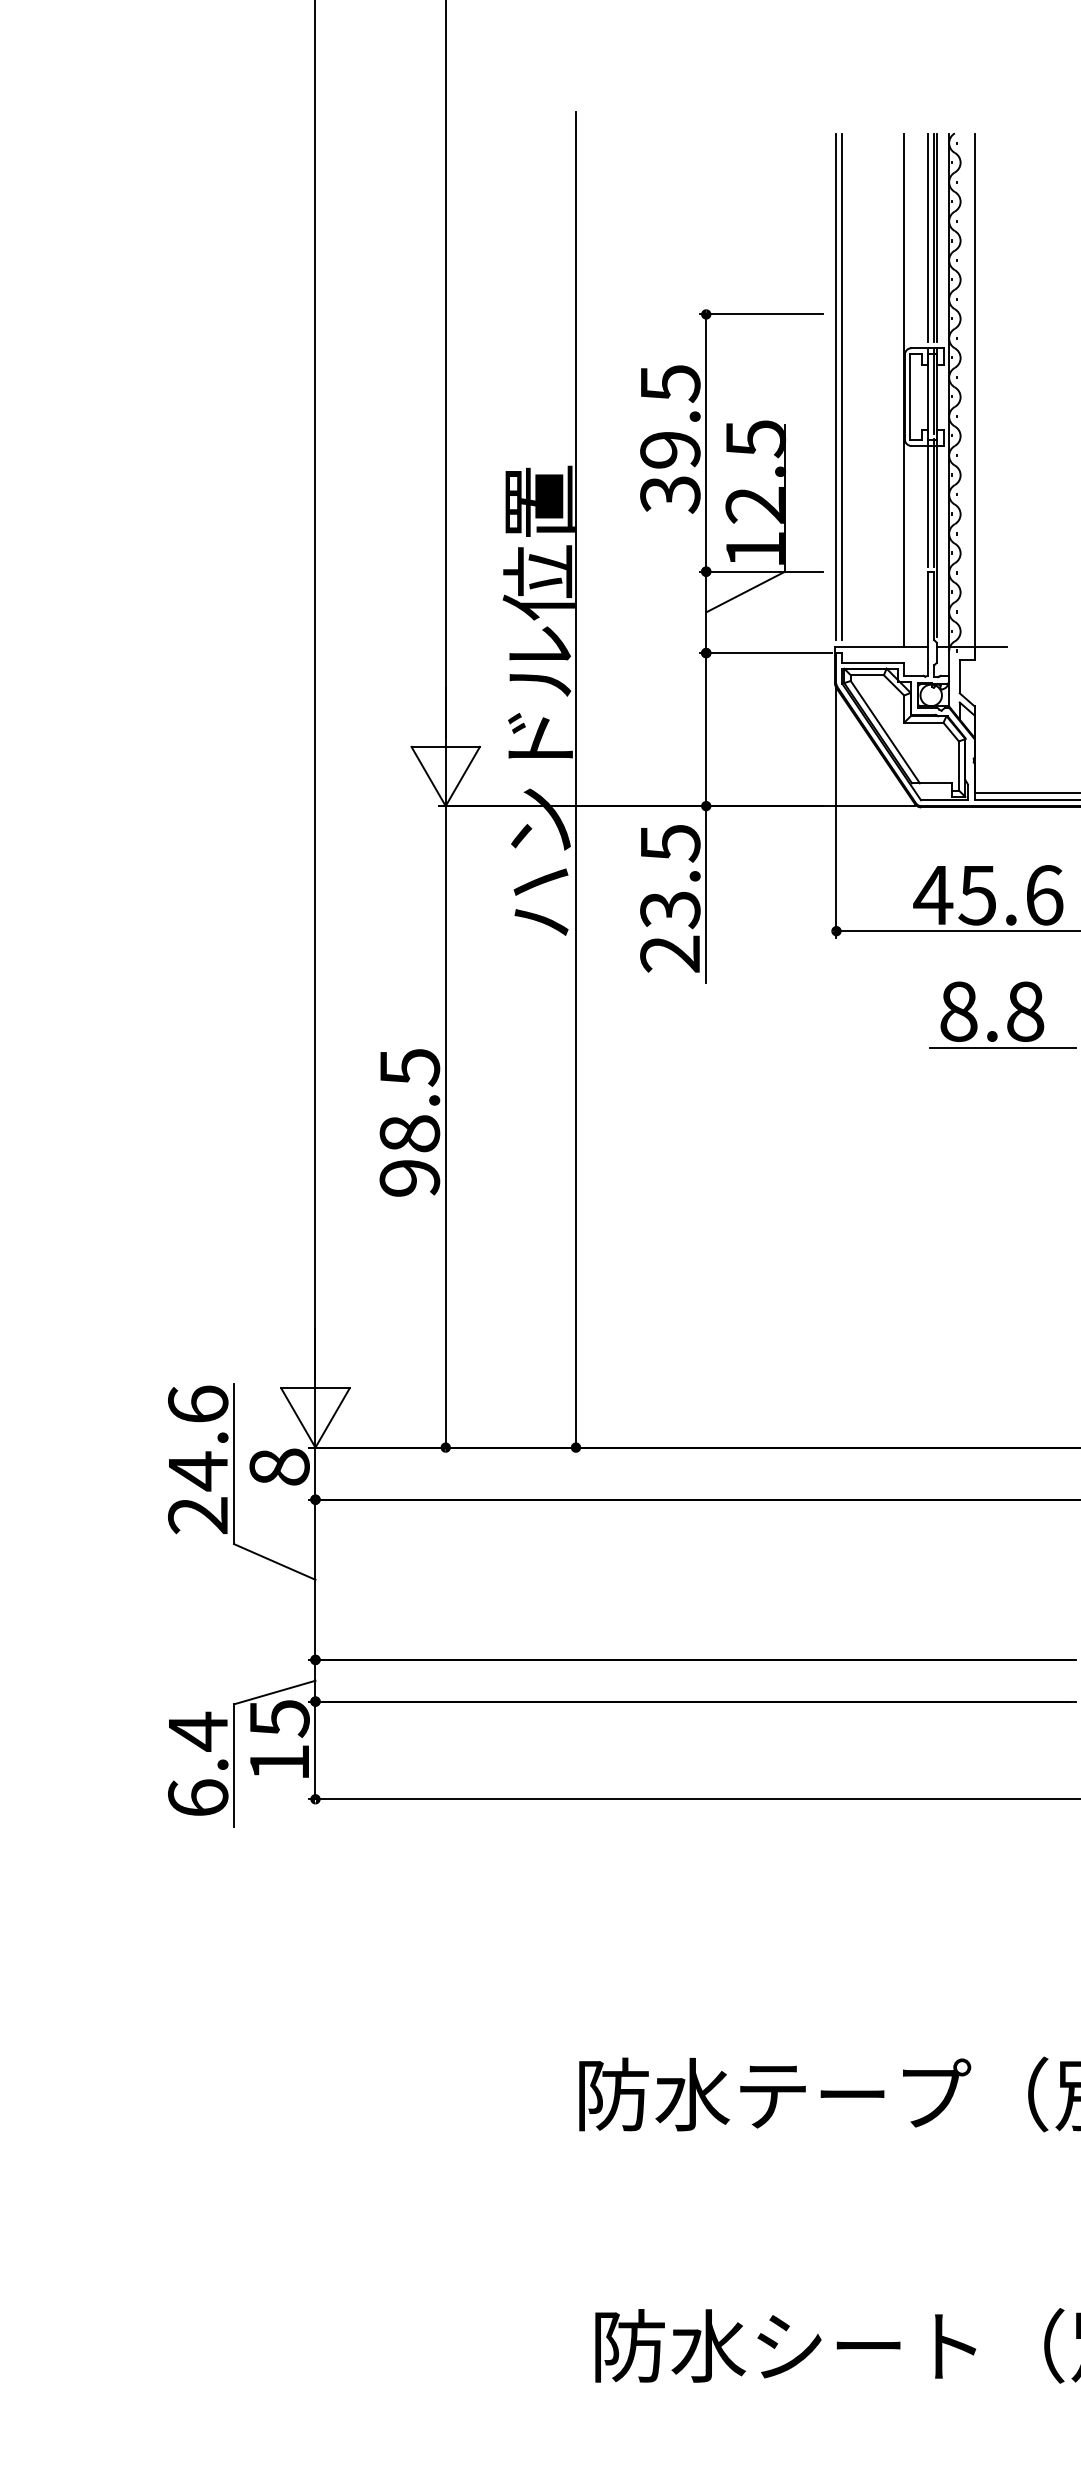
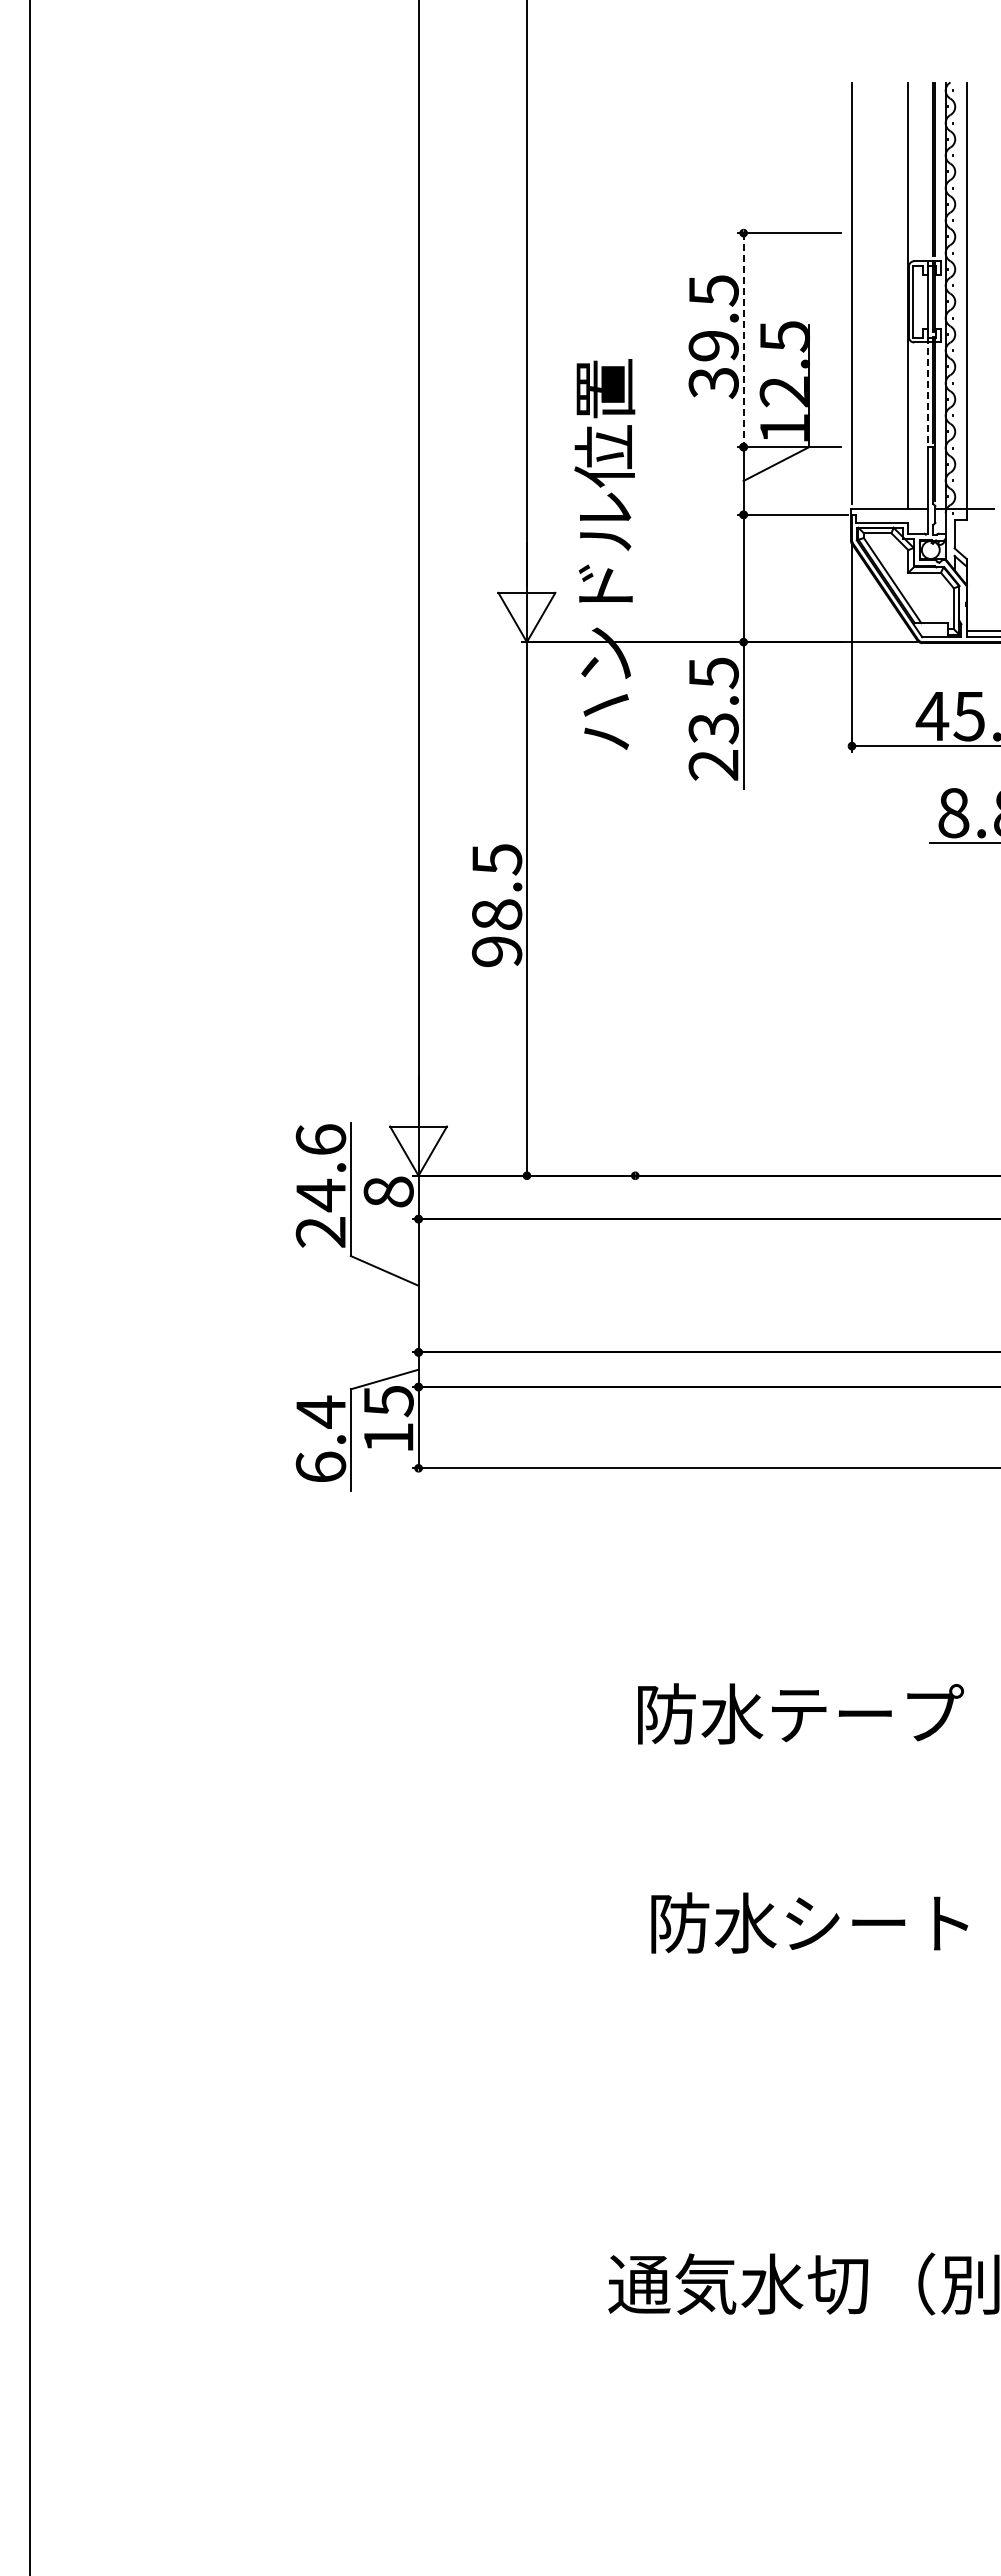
line: (927, 236) -> (927, 168), removed
line: (841, 387) -> (856, 293), removed
line: (706, 443) -> (743, 340), solid -> dashed
line: (927, 503) -> (927, 390), solid -> dashed
line: (576, 778) -> (635, 619), removed

